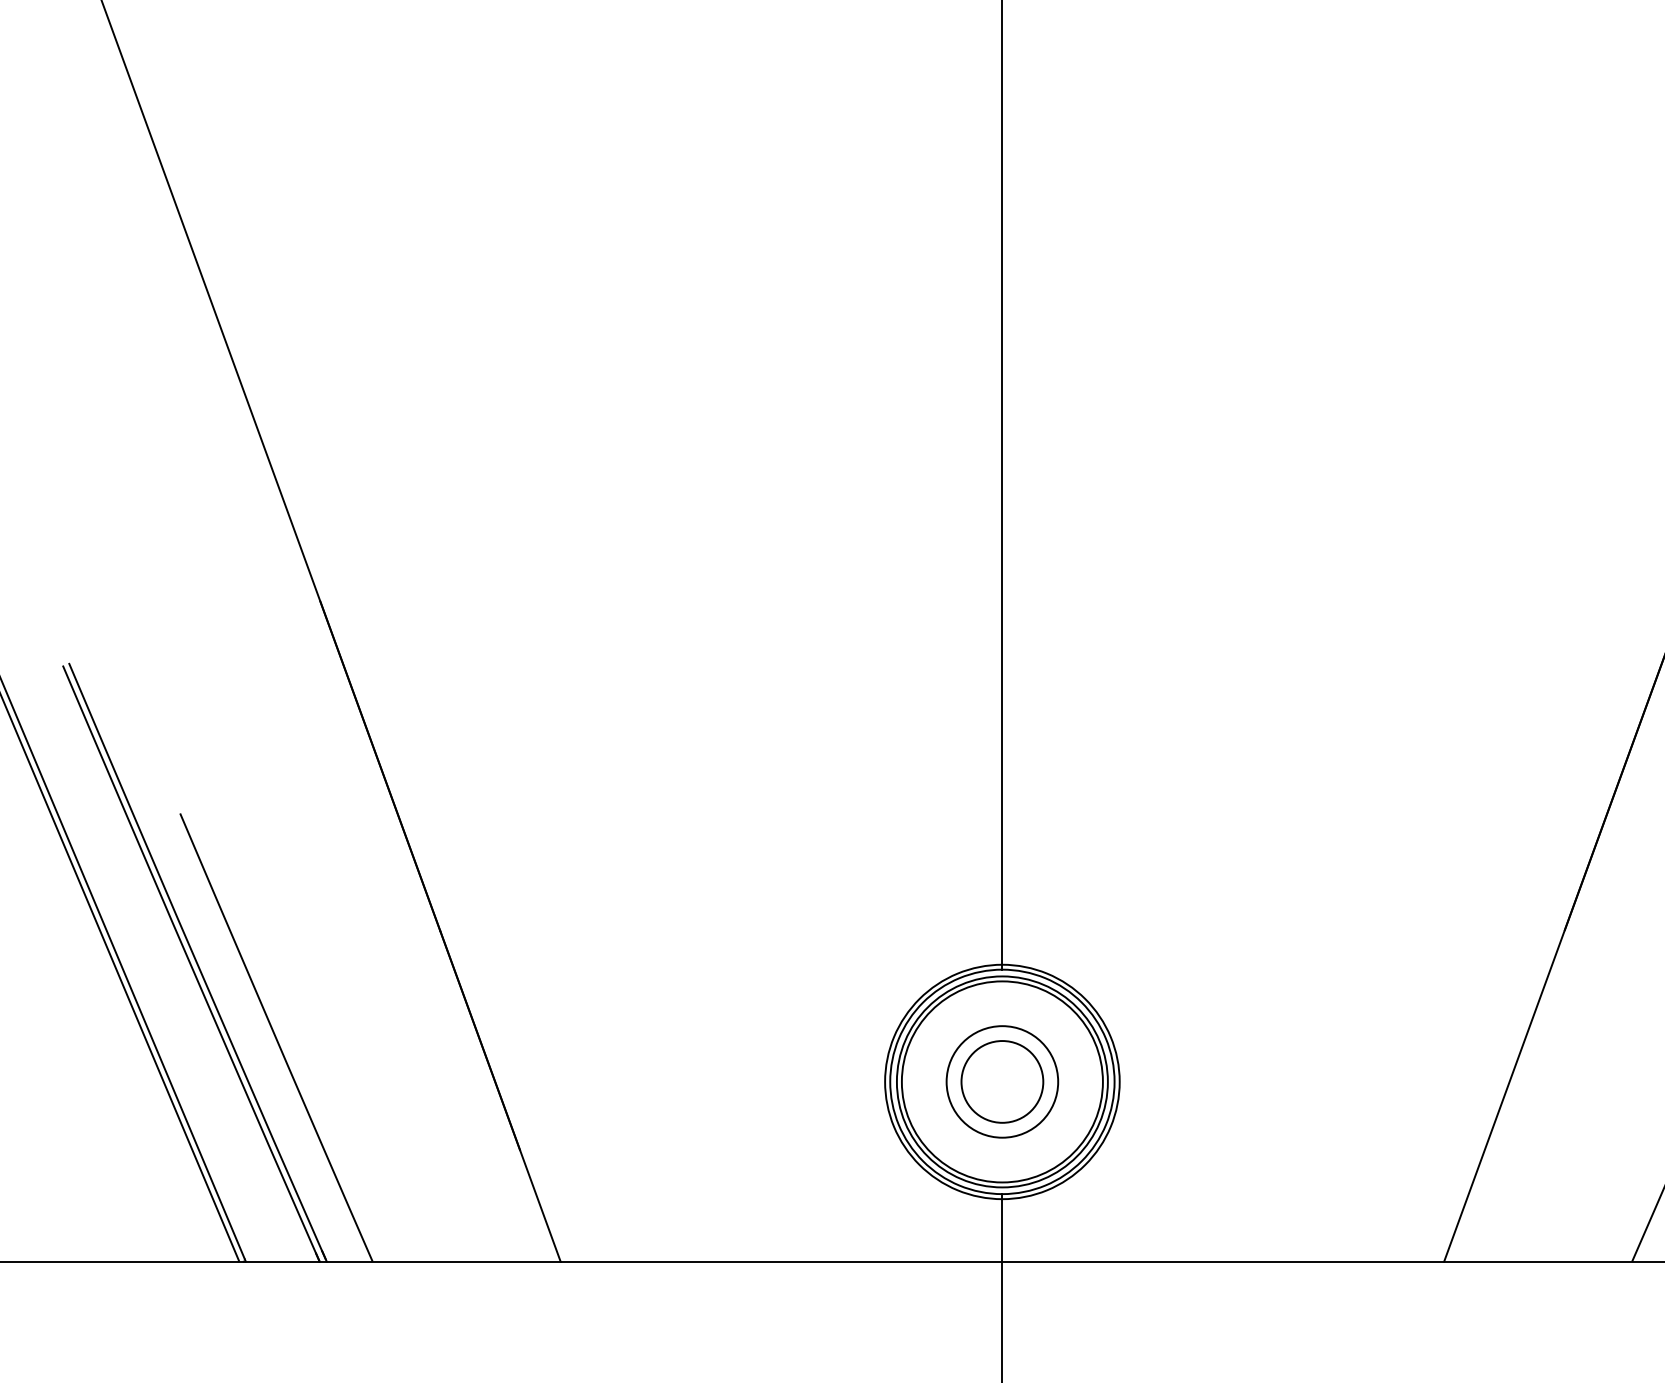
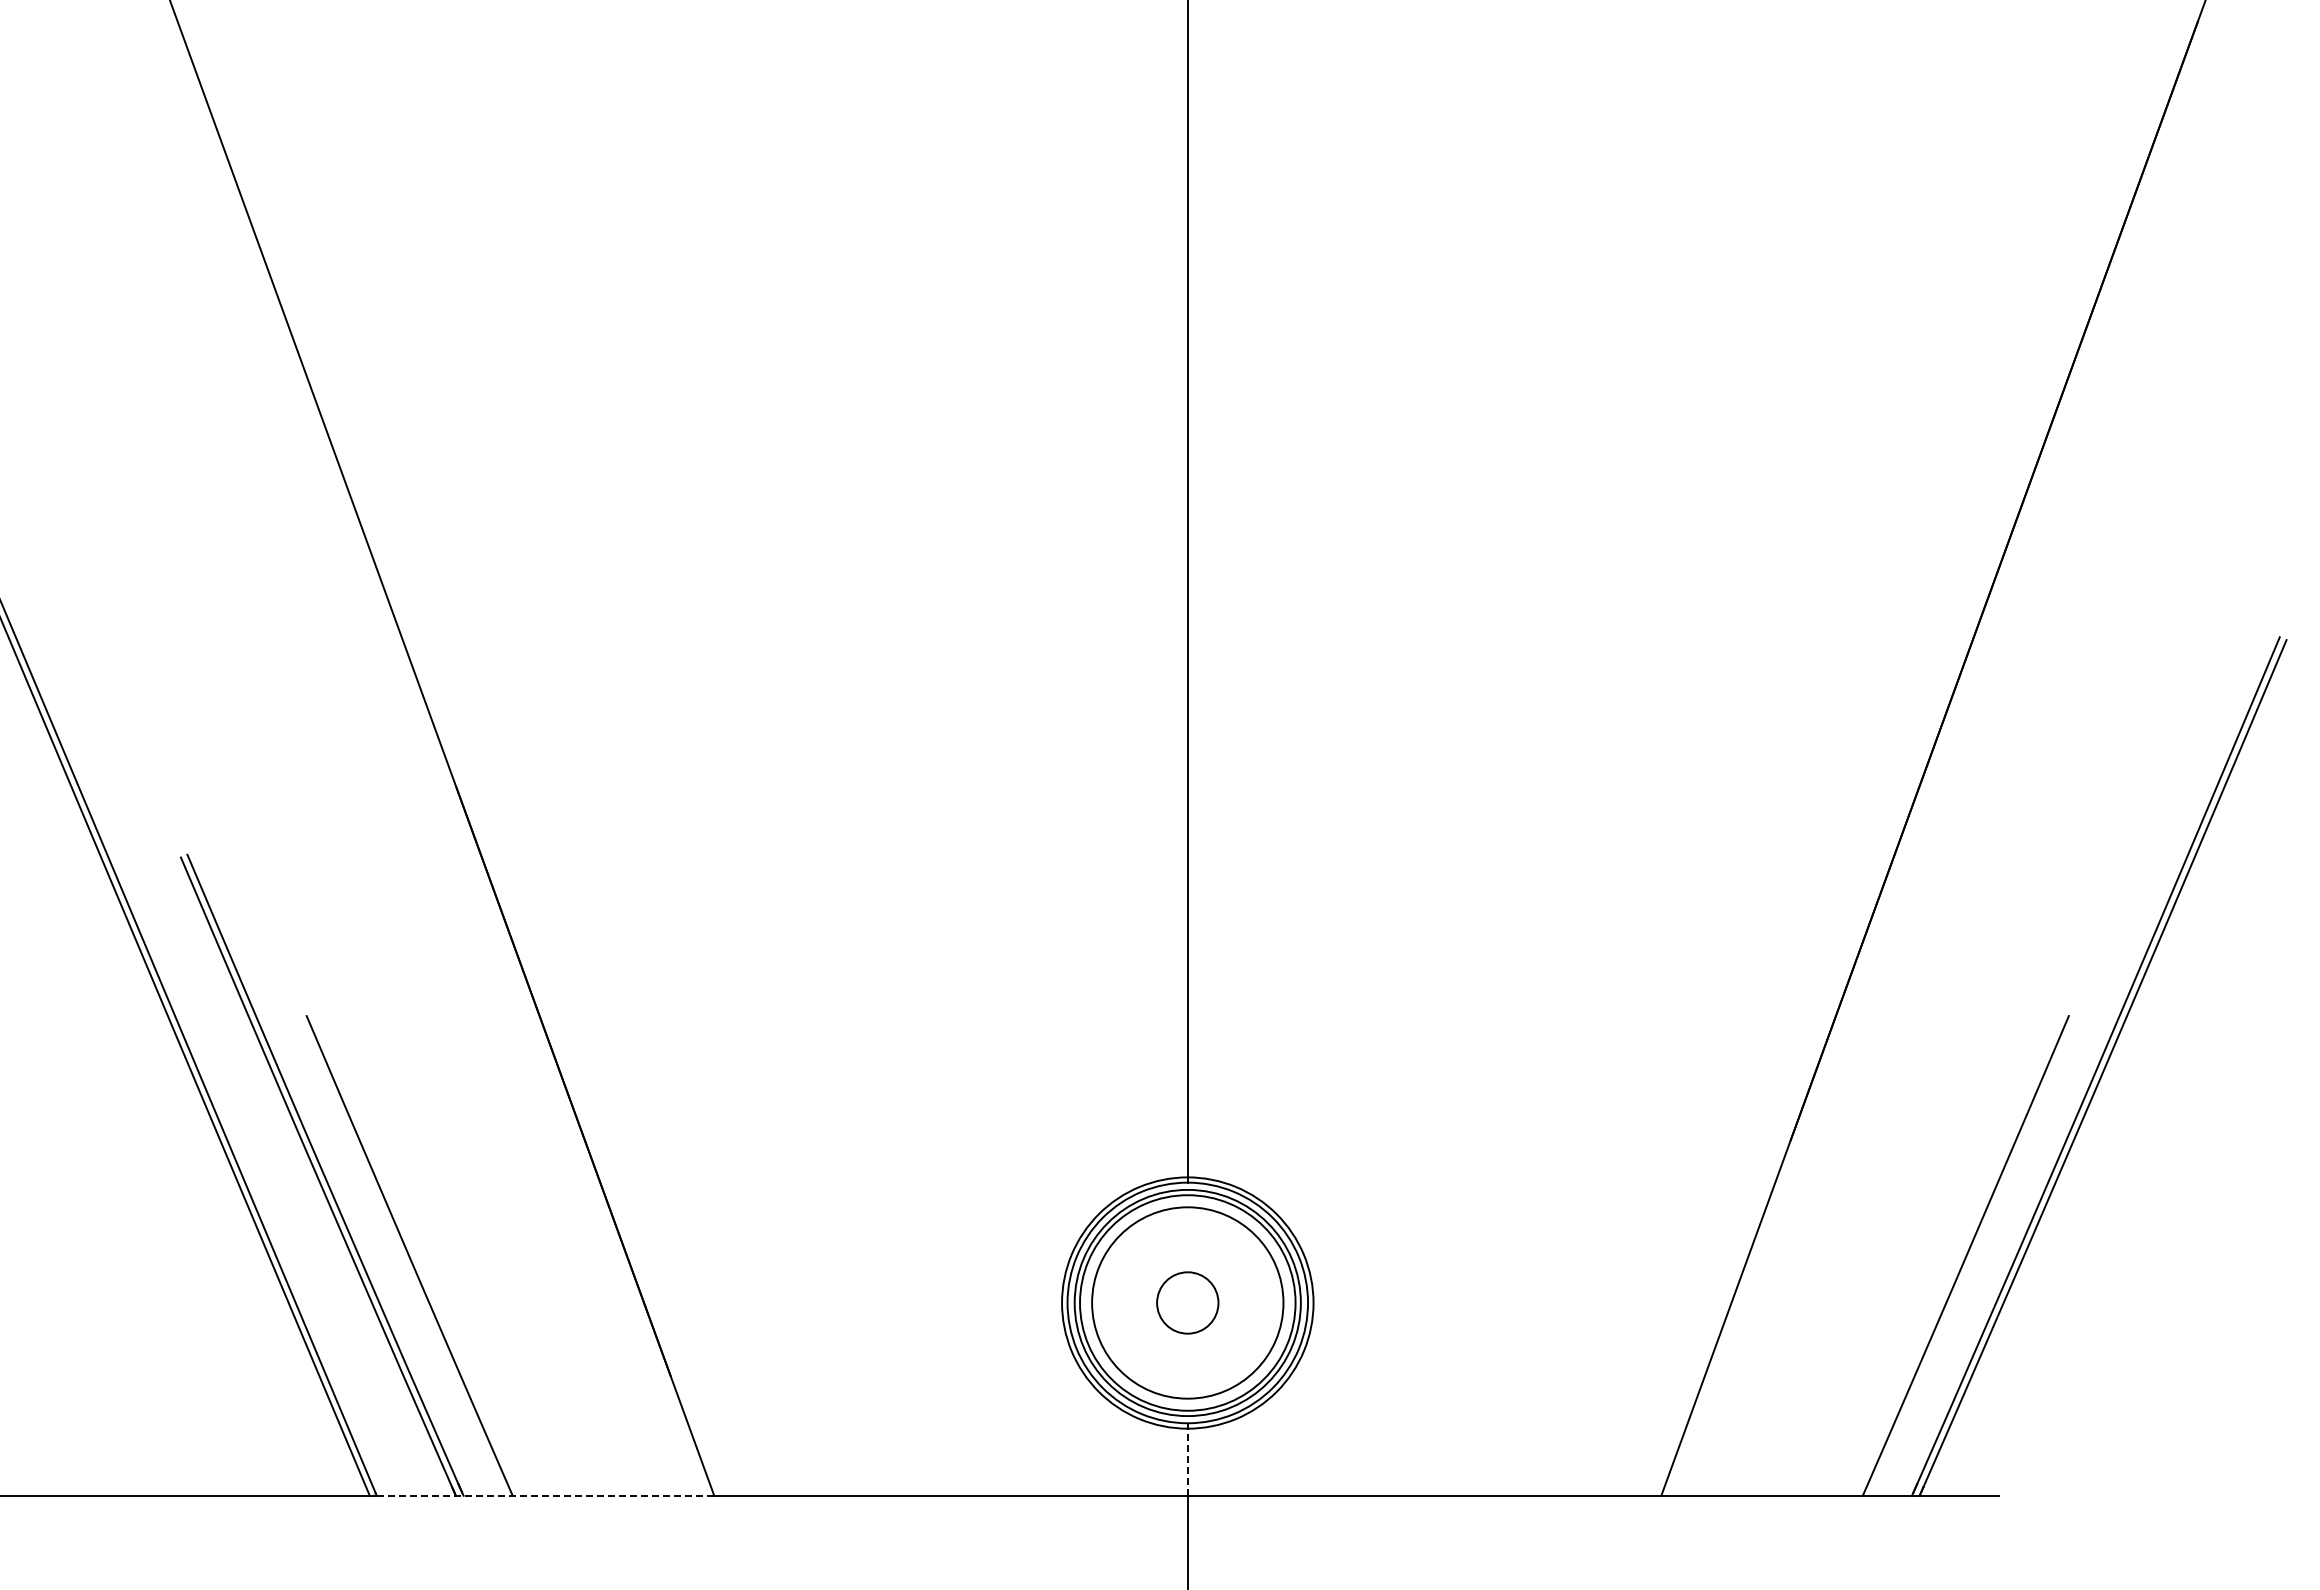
circle: (1002, 1081) -> (1187, 1302), size x0.7
circle: (1002, 1081) -> (1187, 1302), size x1.6
line: (1002, 1227) -> (1187, 1459), solid -> dashed
line: (403, 1261) -> (545, 1495), solid -> dashed

